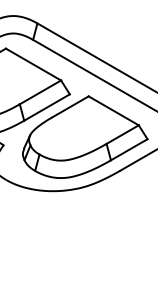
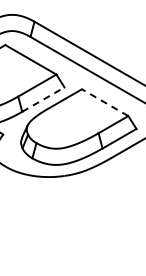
line: (47, 107) -> (43, 99), solid -> dashed
line: (114, 110) -> (105, 102), solid -> dashed

